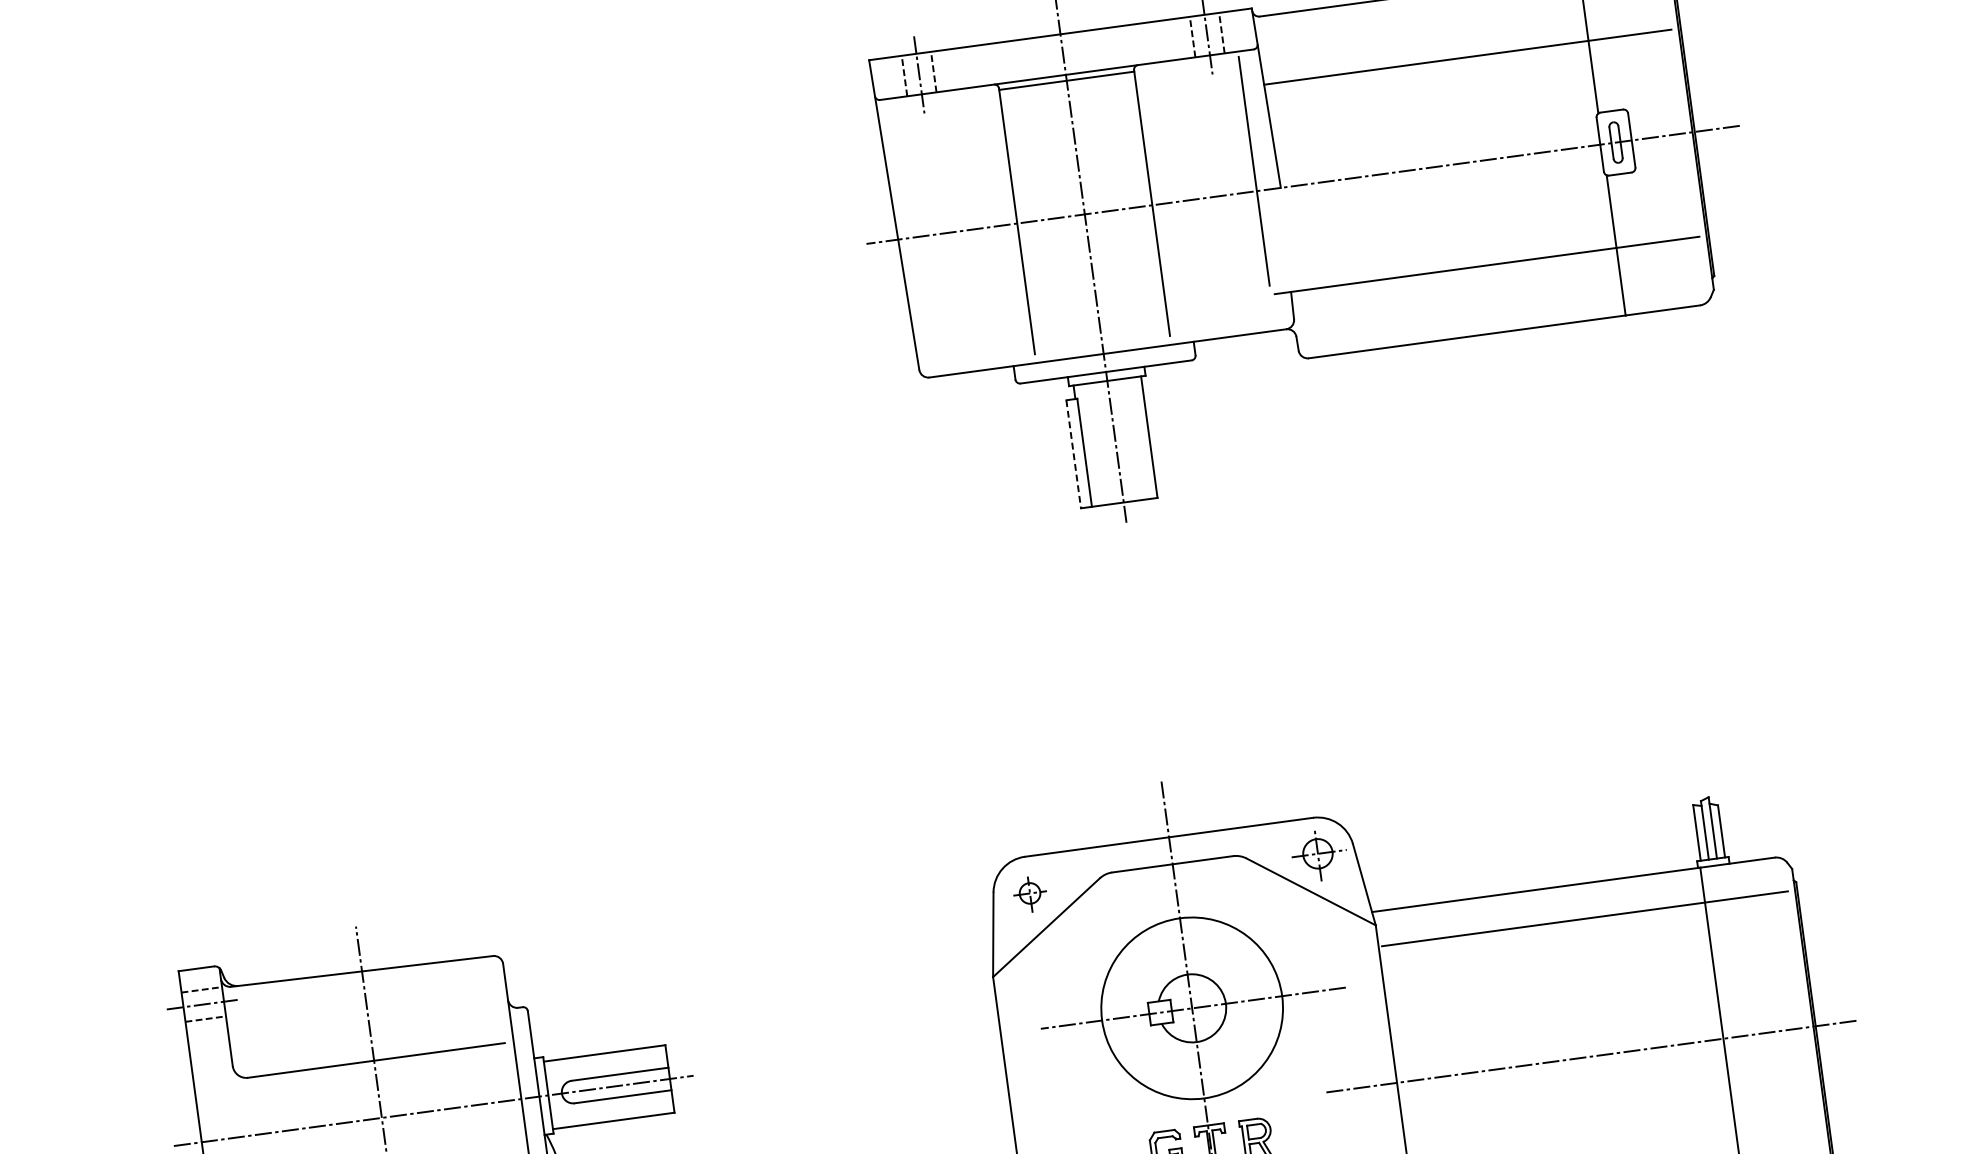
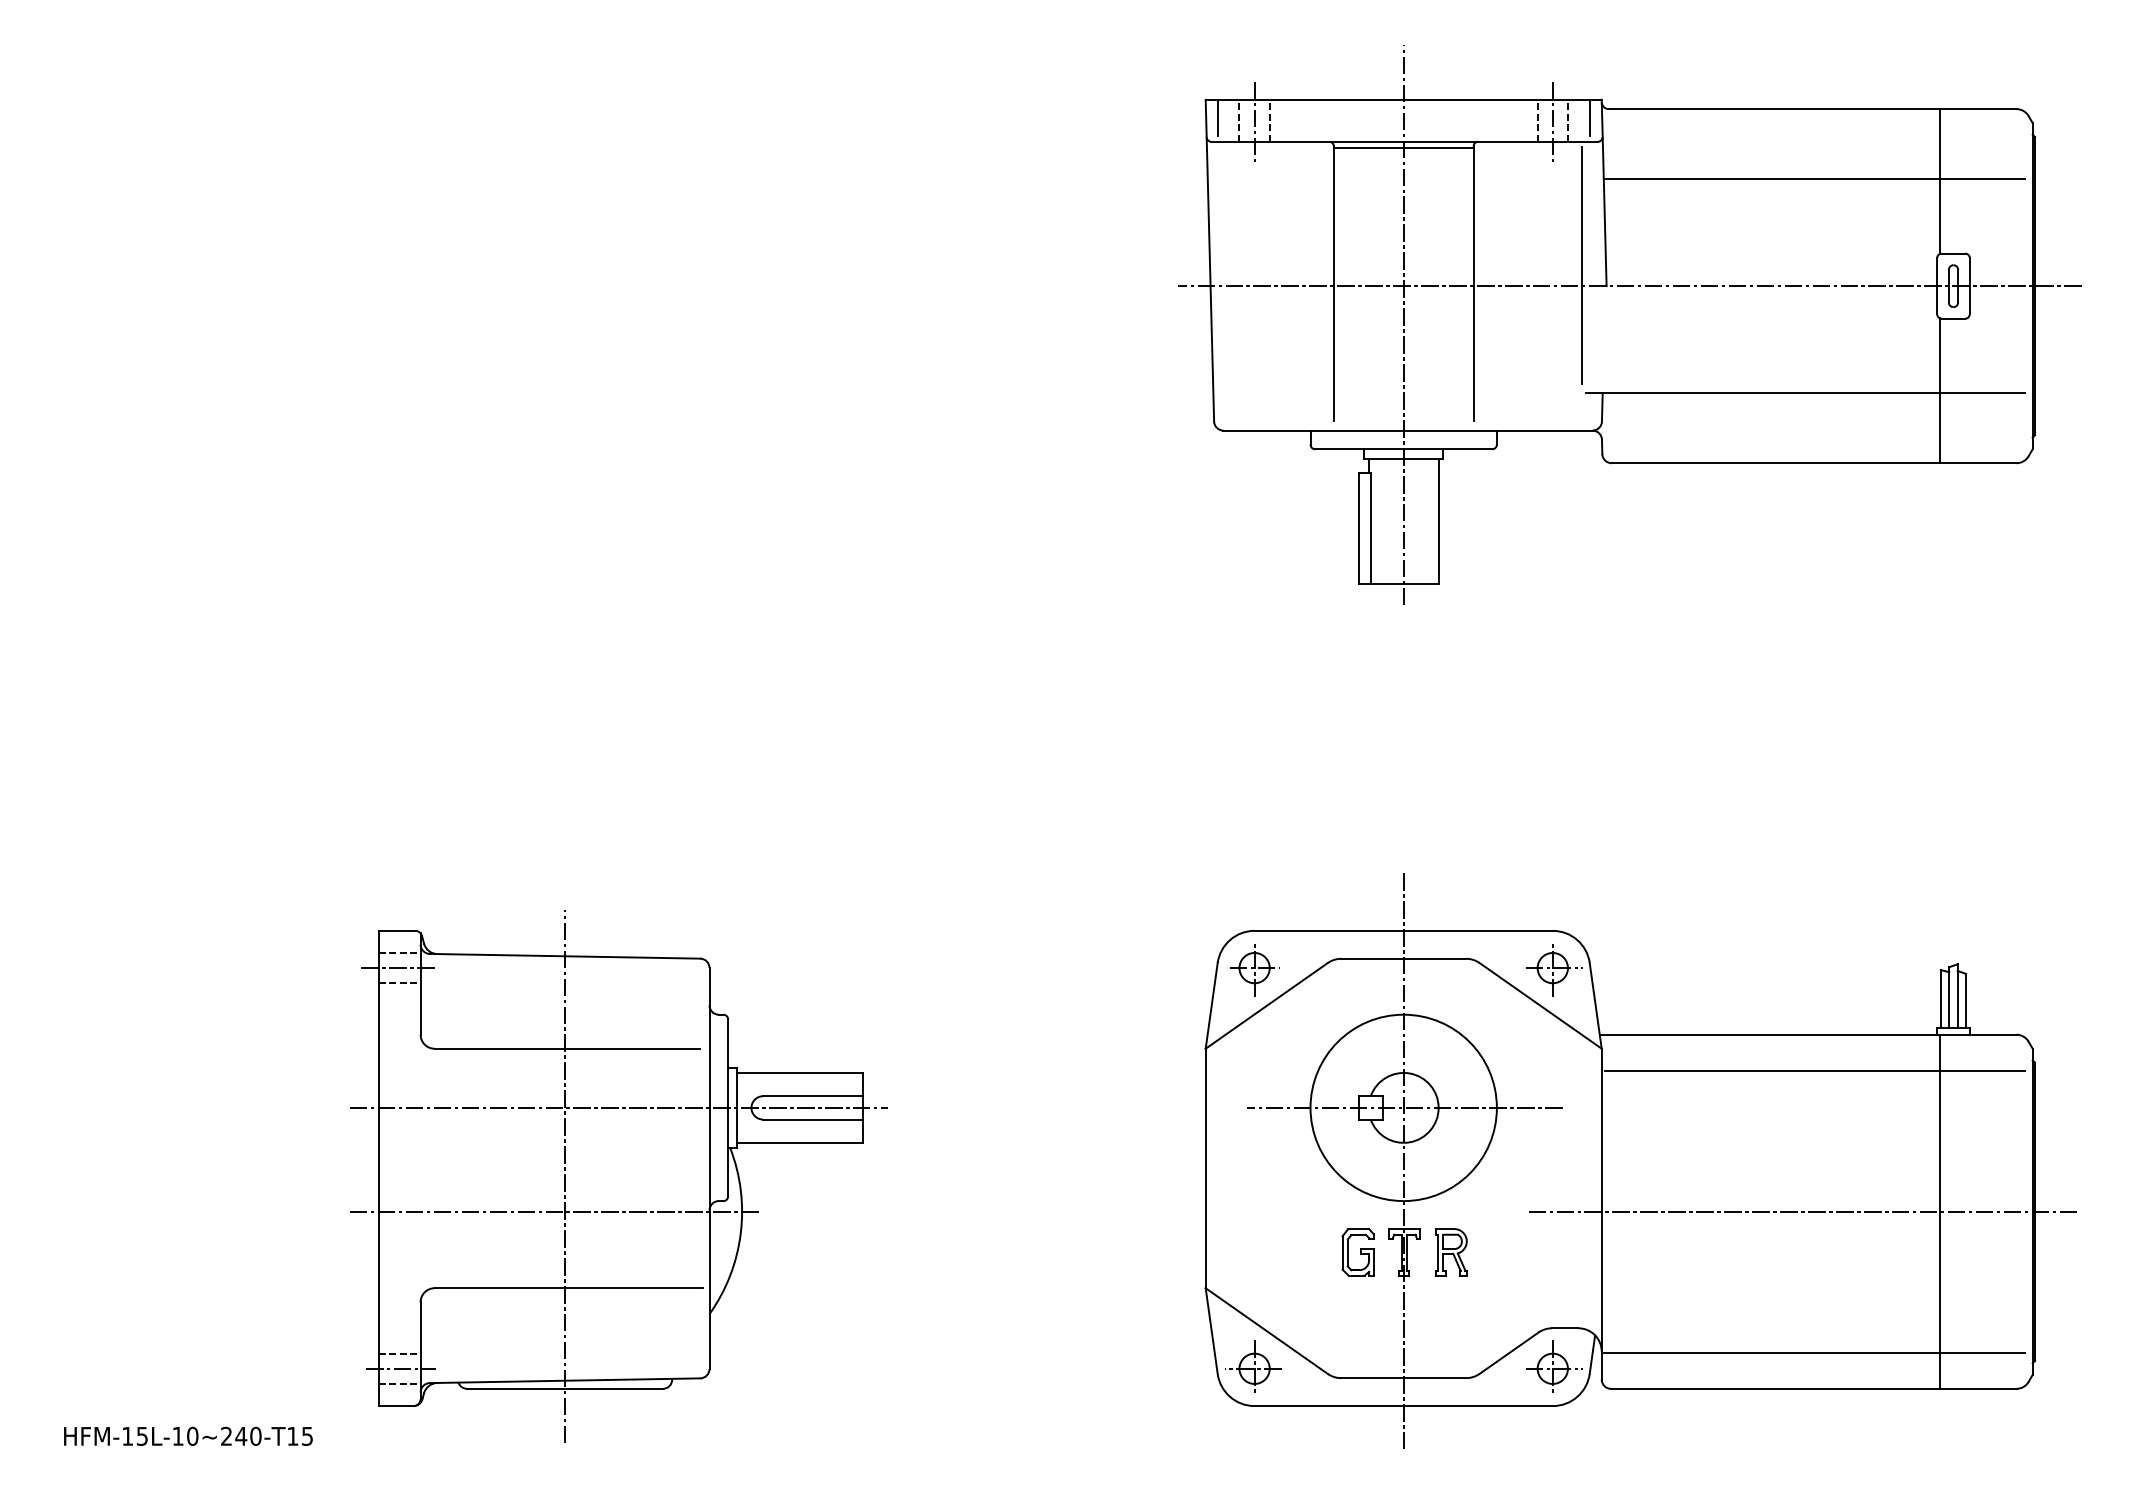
line: (1242, 27) -> (1589, 117), added
line: (882, 75) -> (1217, 117), added
line: (1073, 454) -> (1359, 528), dashed -> solid
part: (1030, 895) -> (1254, 970), size x1.43

